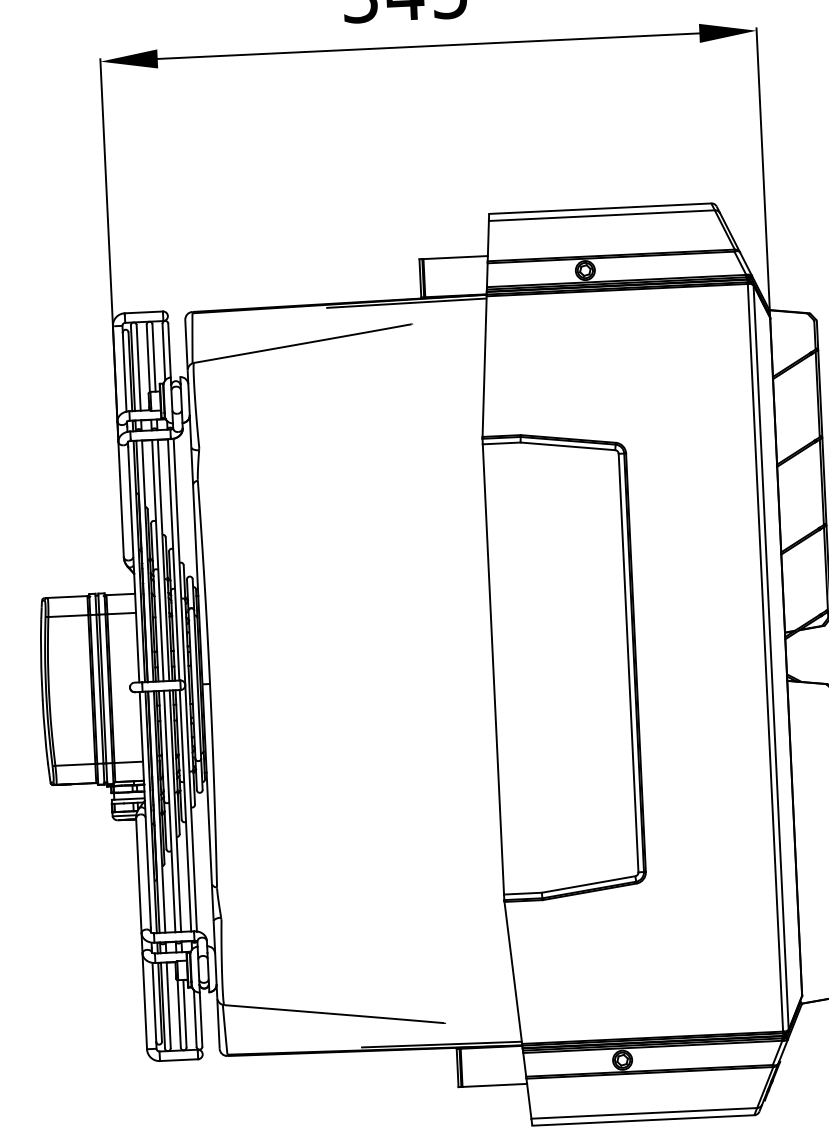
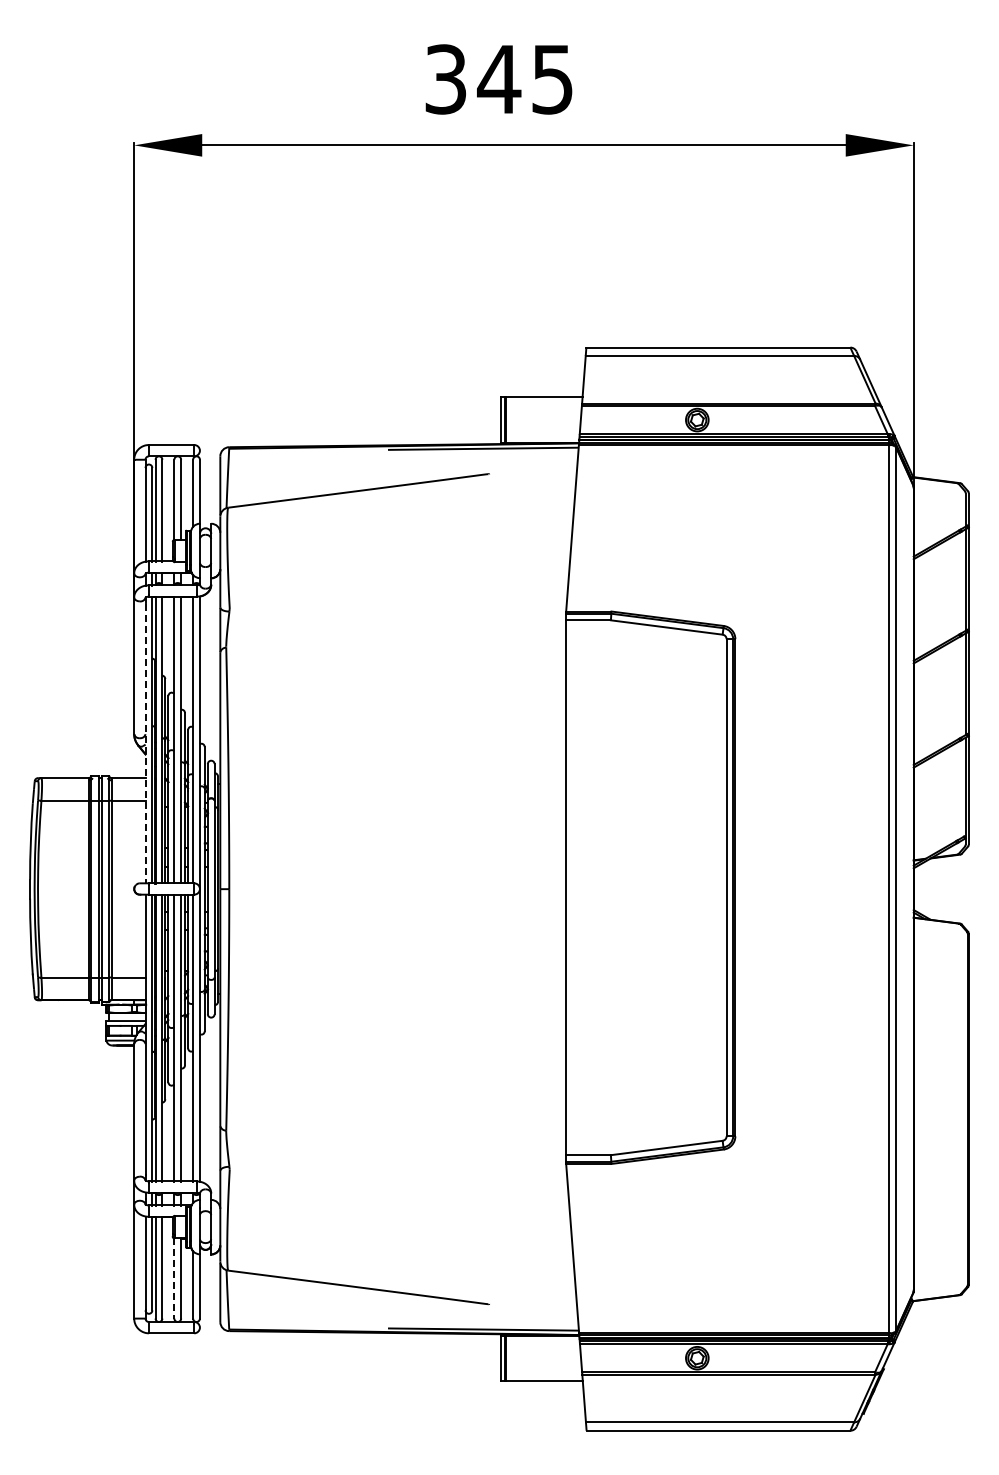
line: (133, 564) -> (145, 743), solid -> dashed
line: (179, 1013) -> (174, 1278), solid -> dashed

